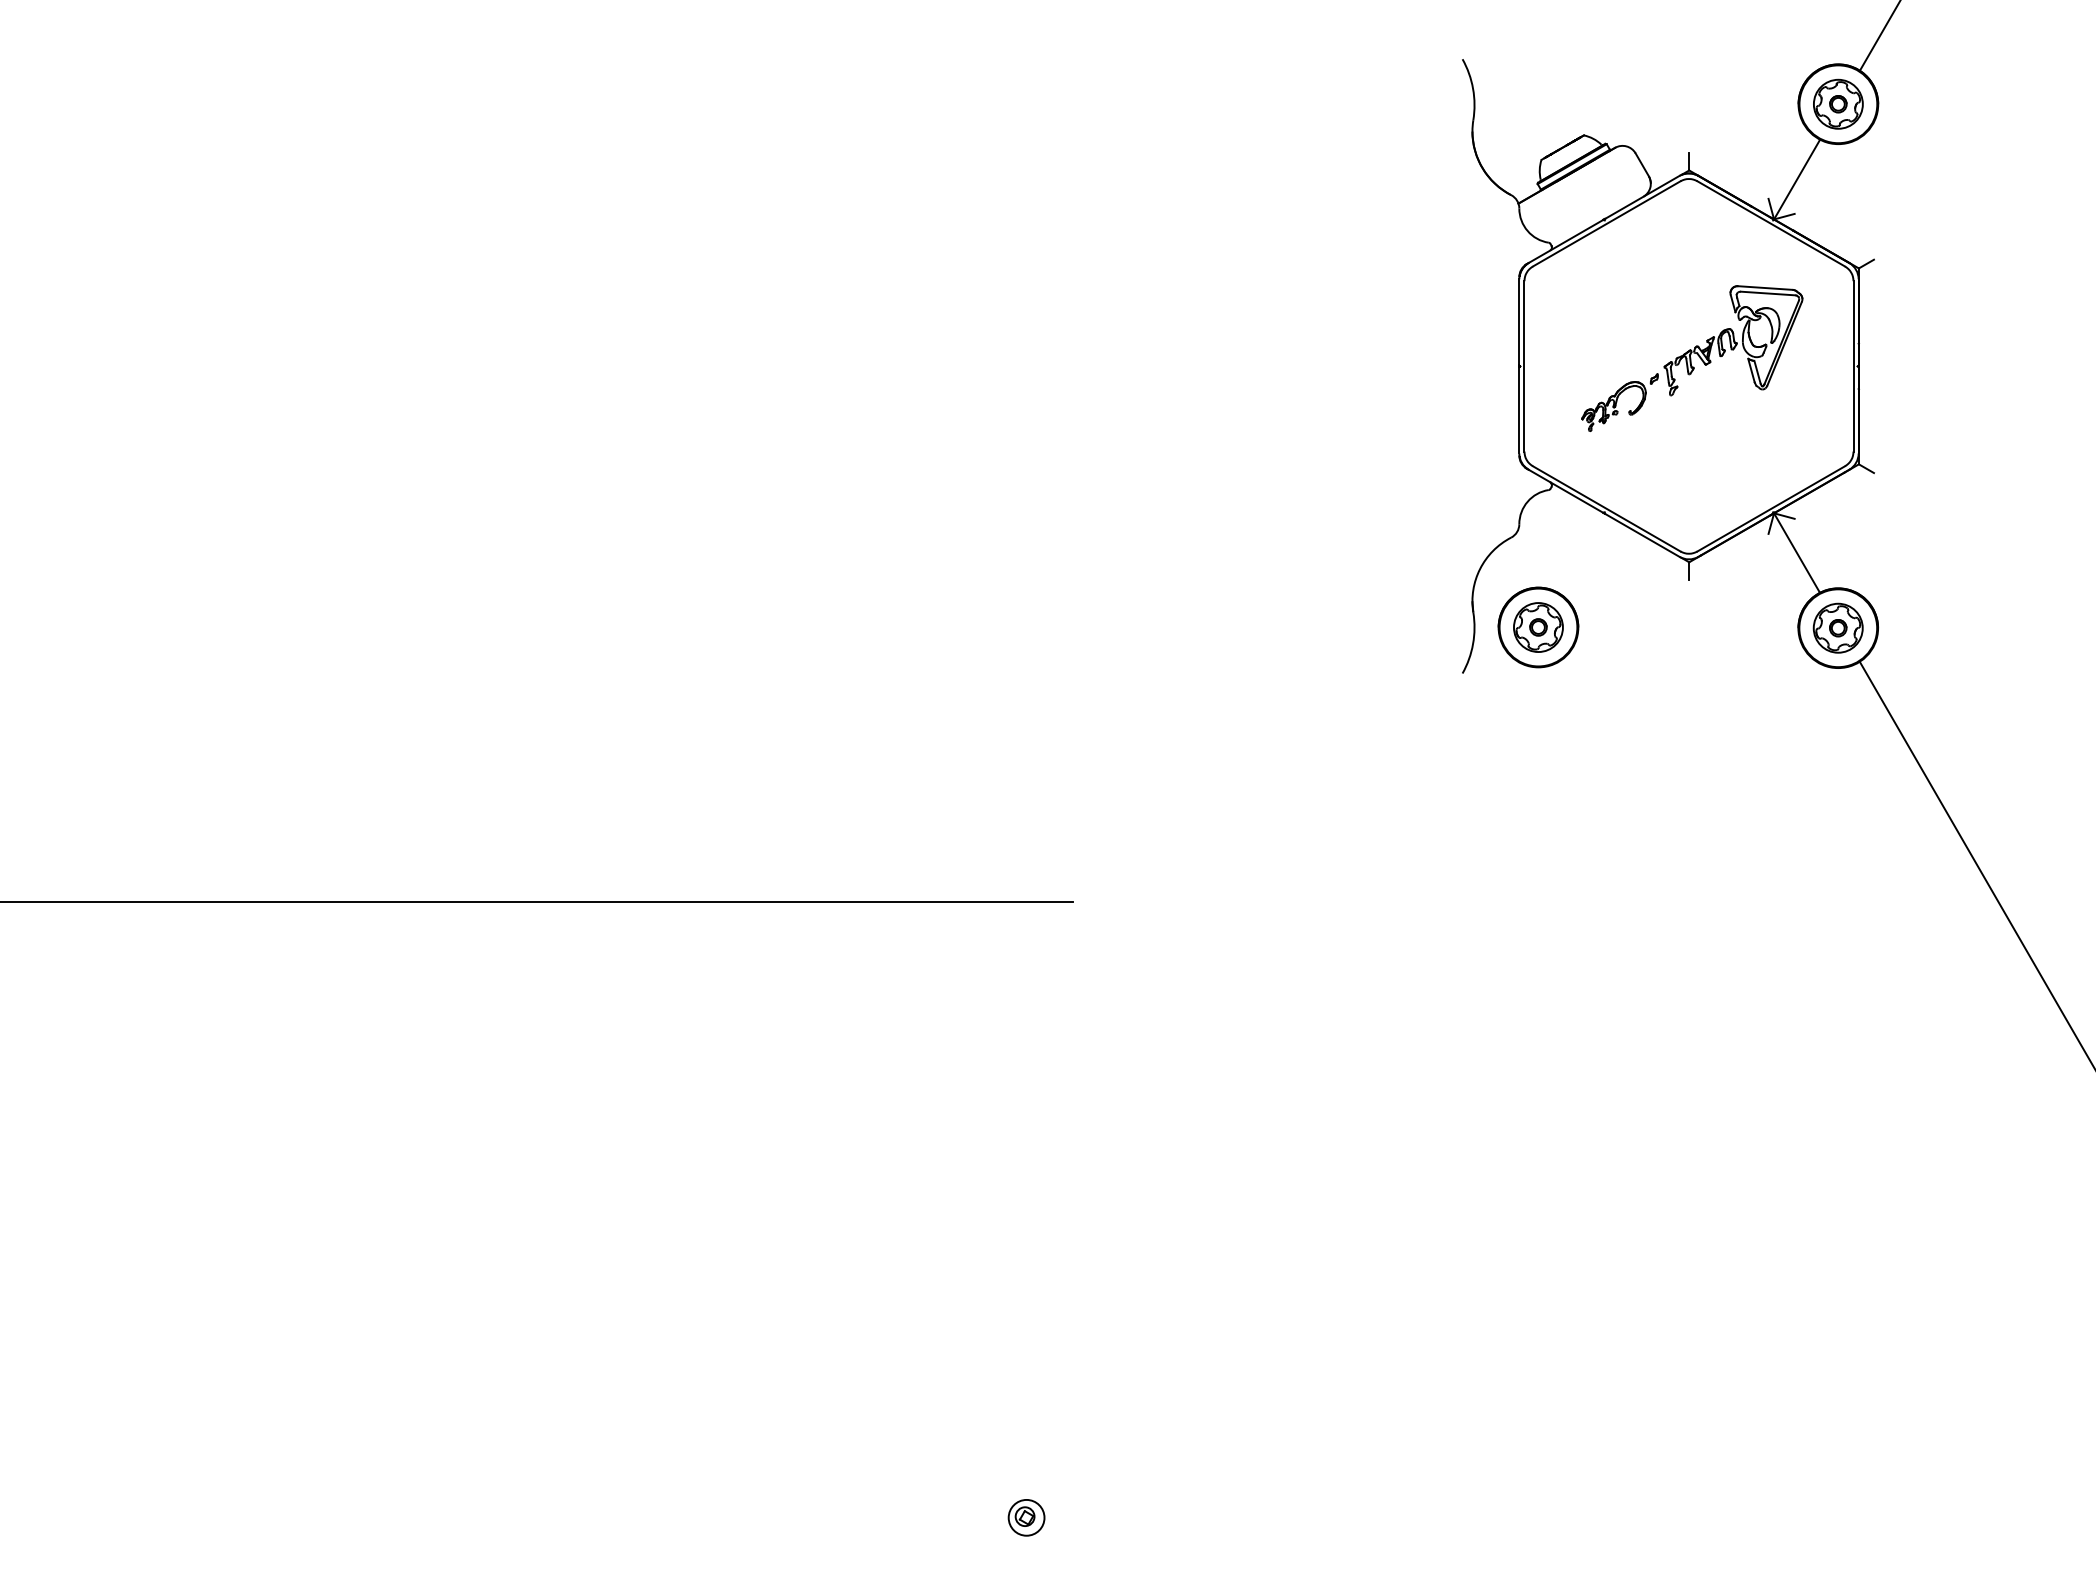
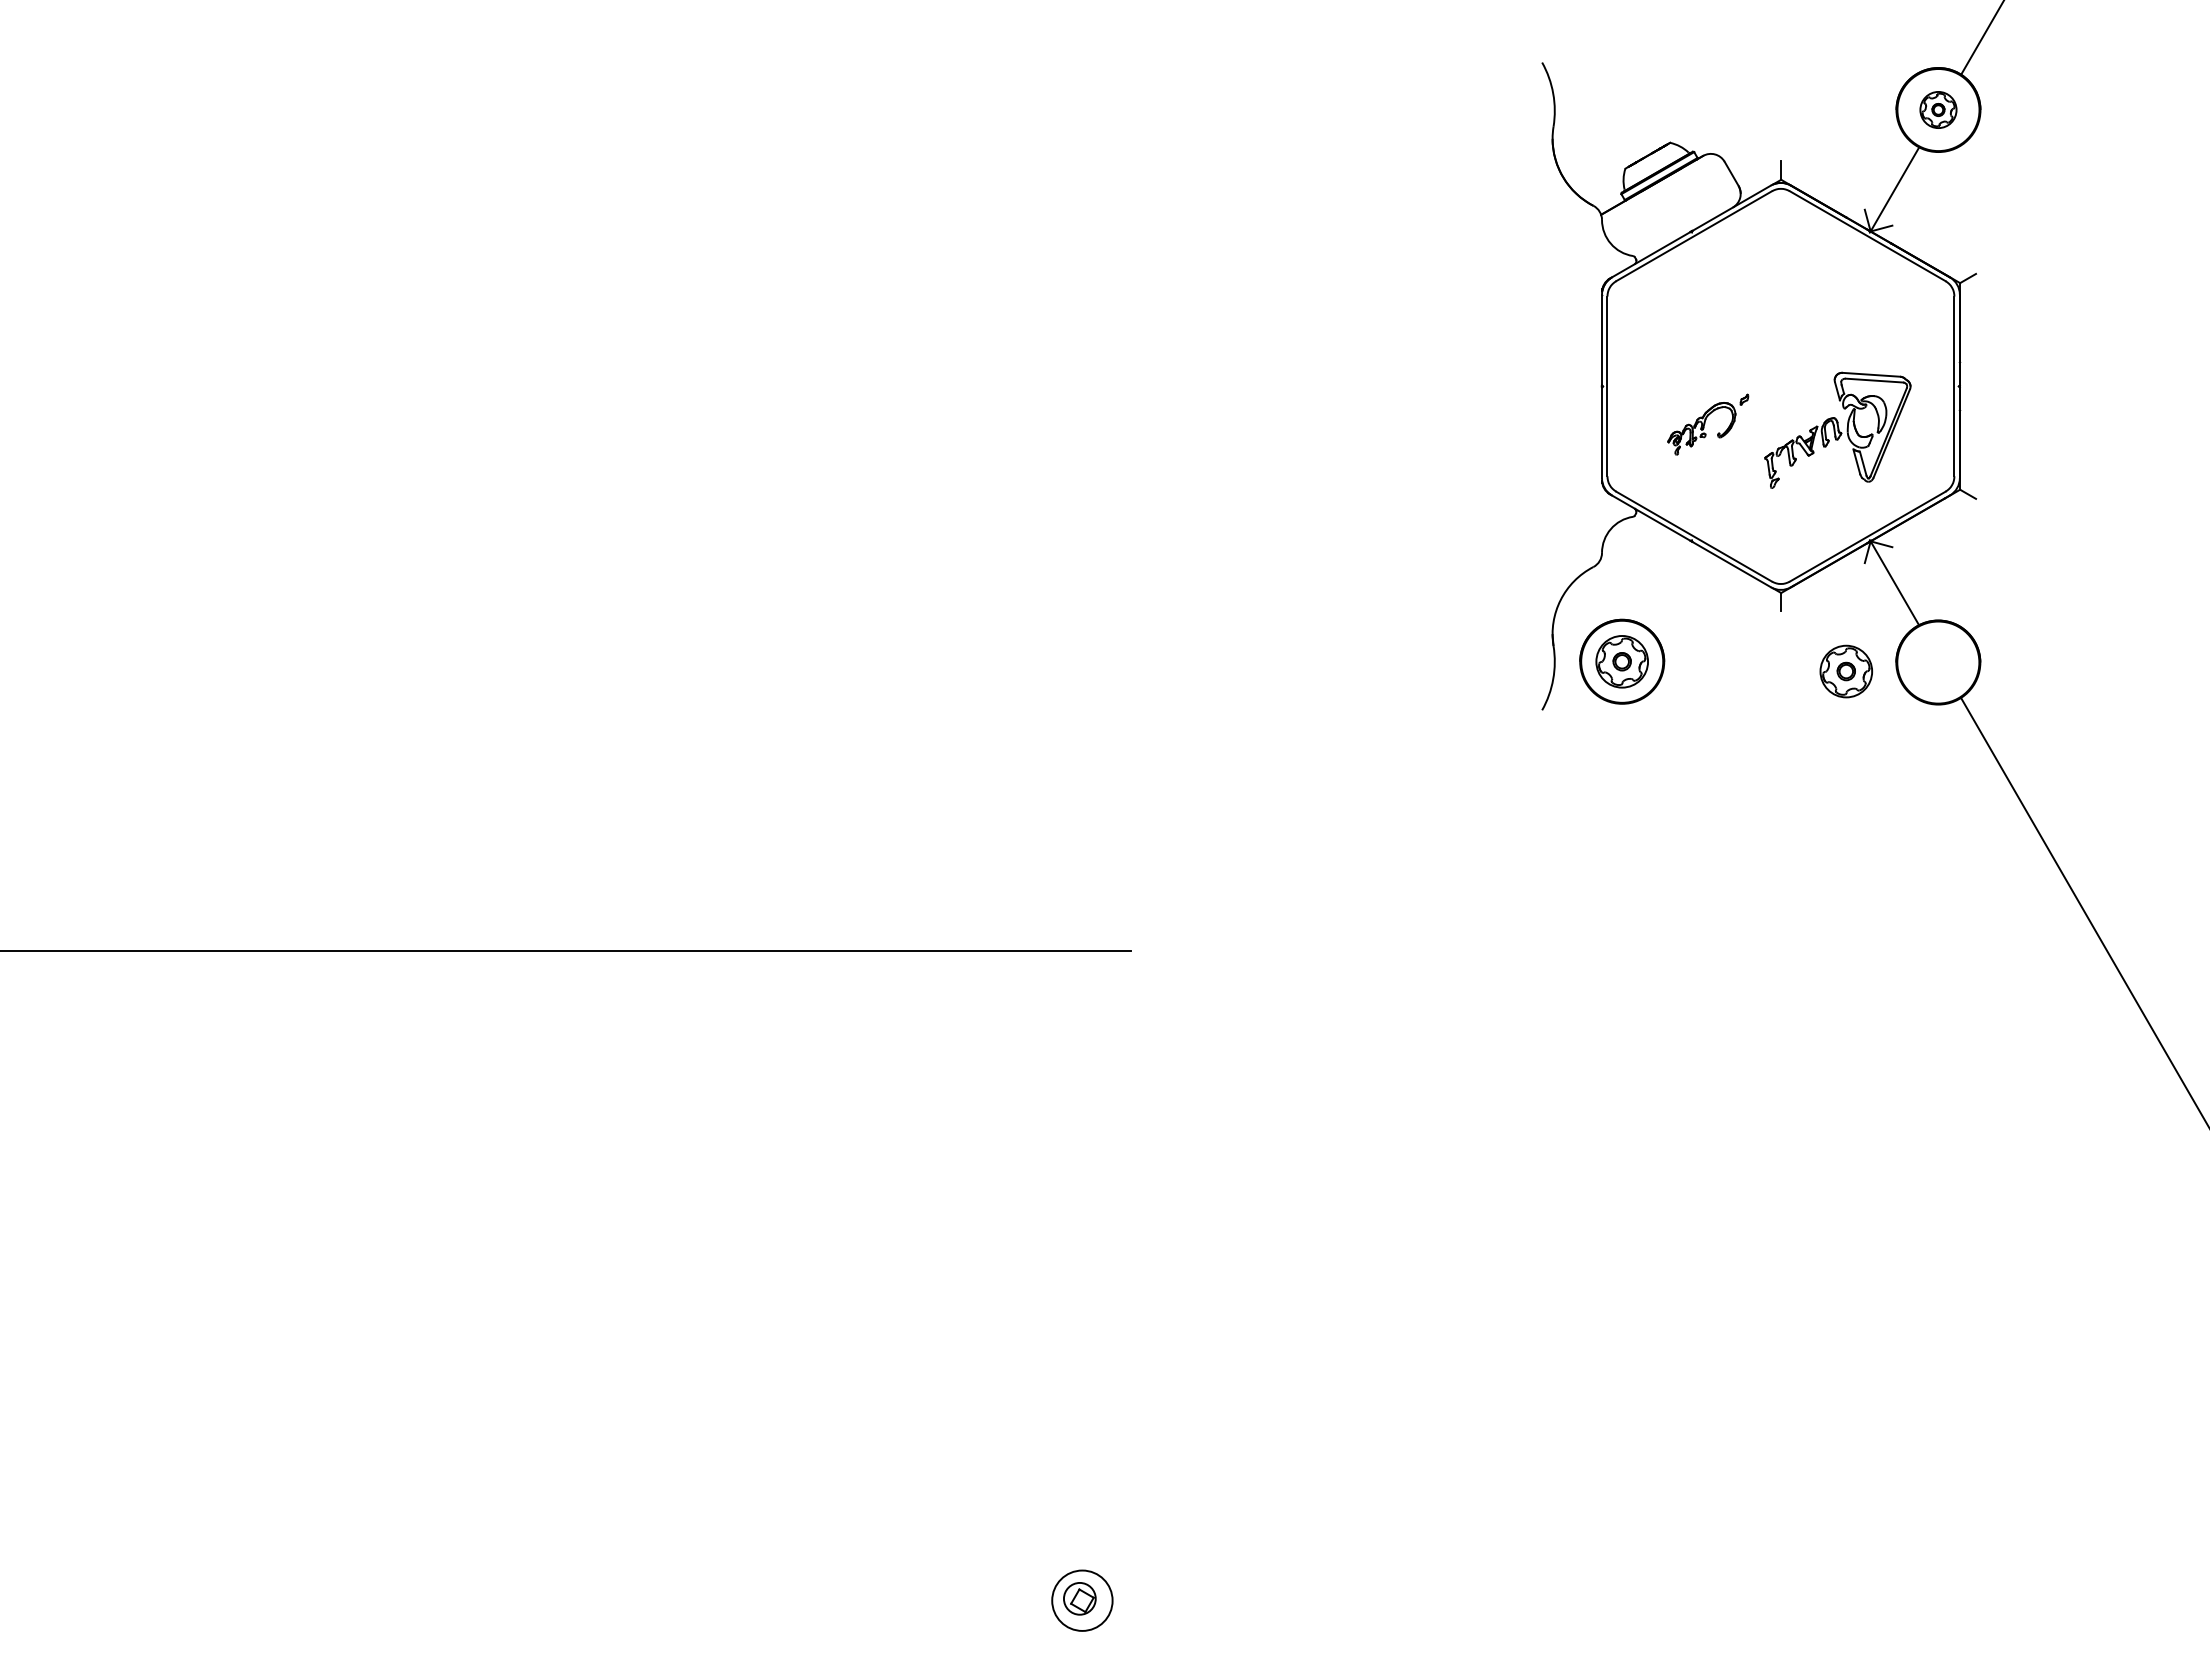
part: (1838, 103) -> (1938, 109), size x0.7
part: (1733, 339) -> (1837, 429), moved
part: (1838, 628) -> (1846, 671), moved
part: (1026, 1517) -> (1082, 1600), size x1.6

